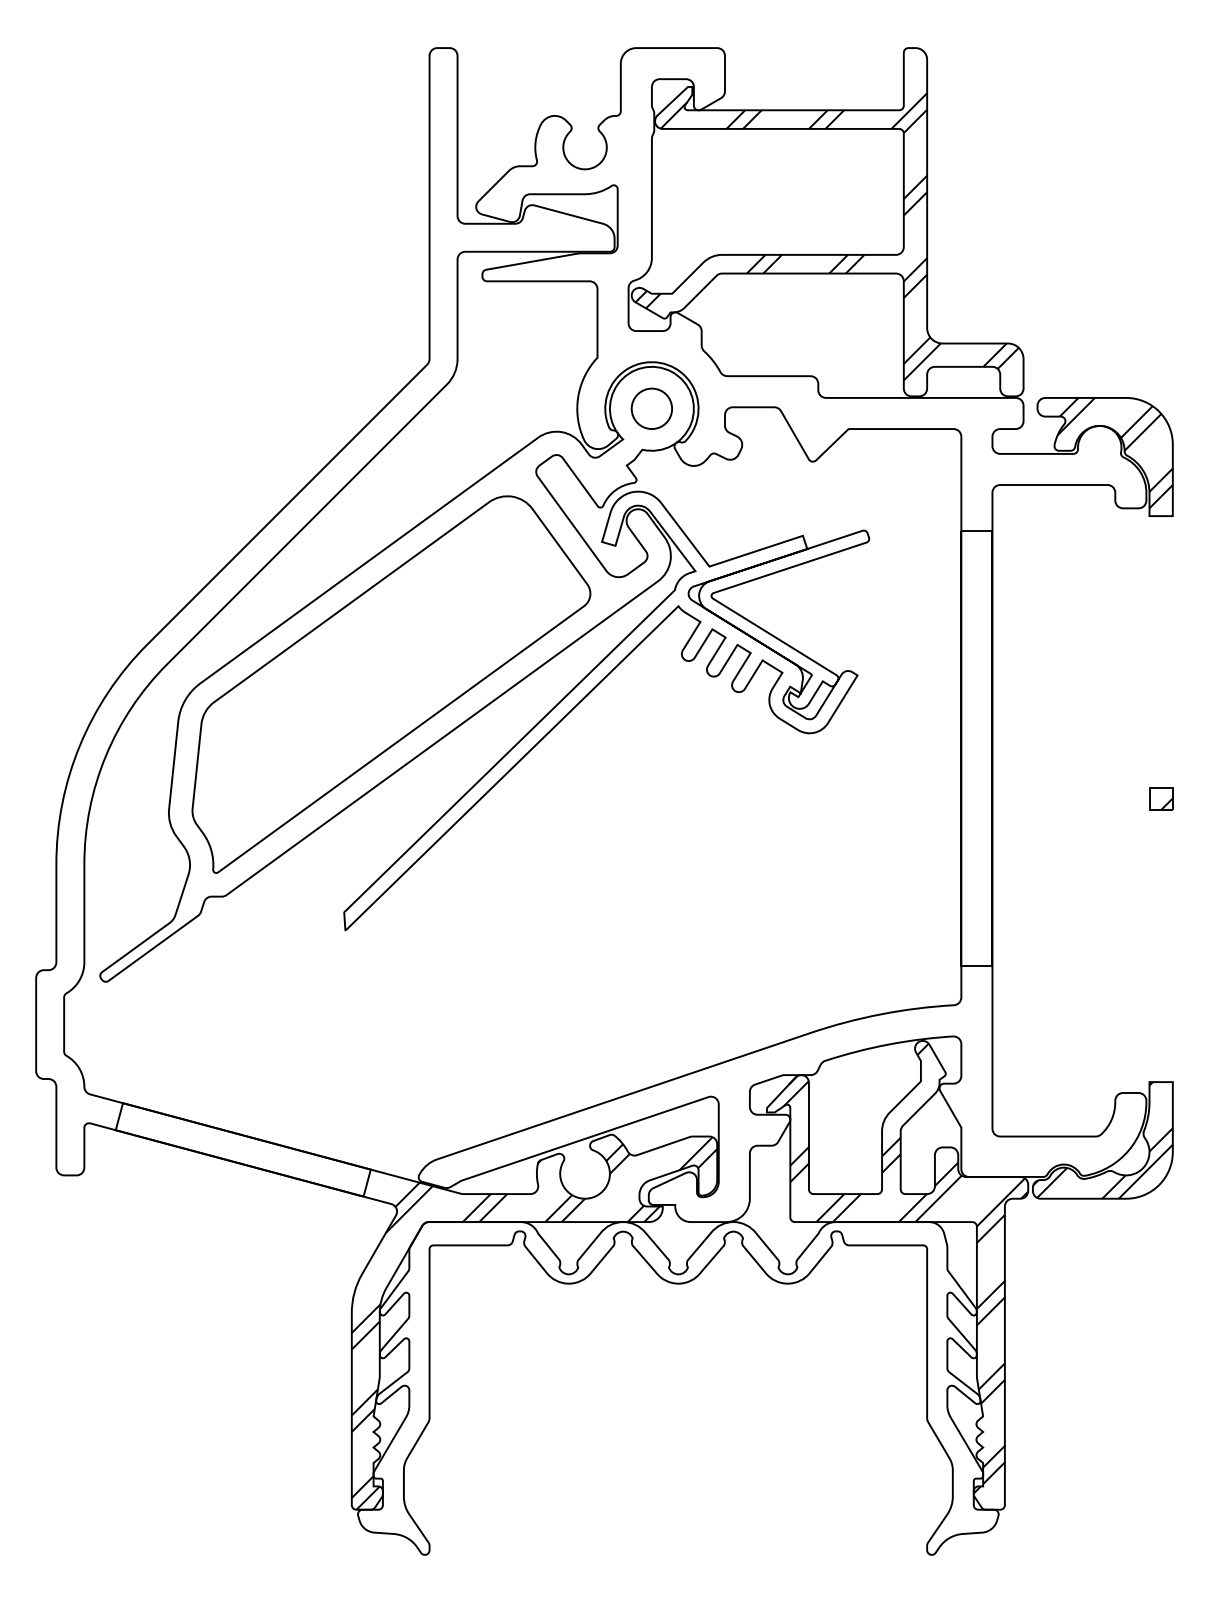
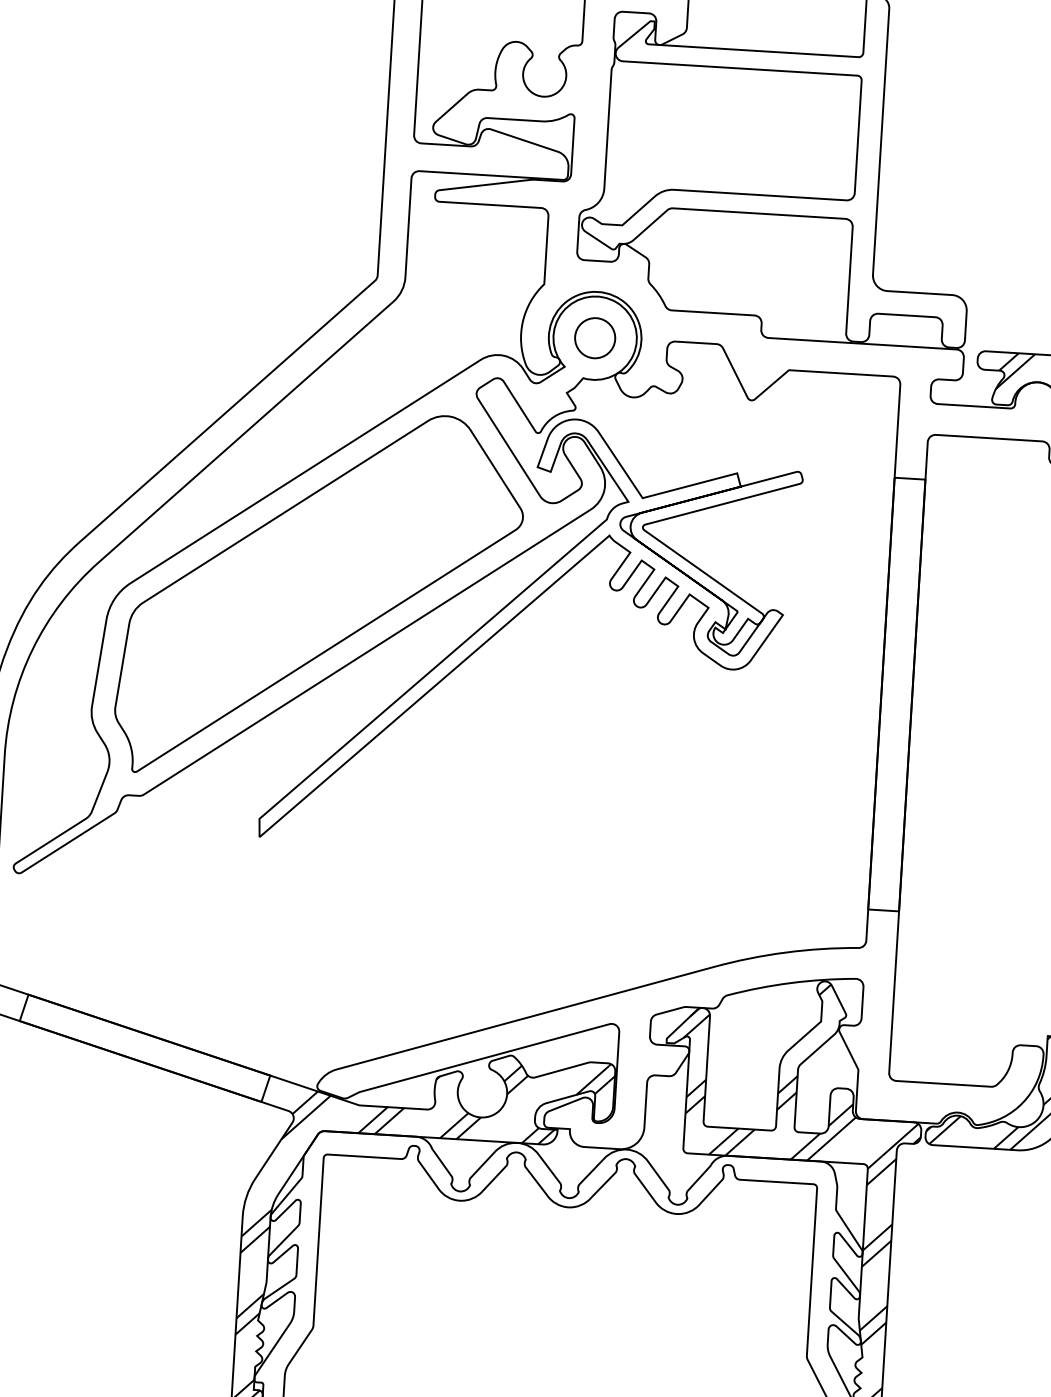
hatch: (826, 236) -> (778, 177), removed

